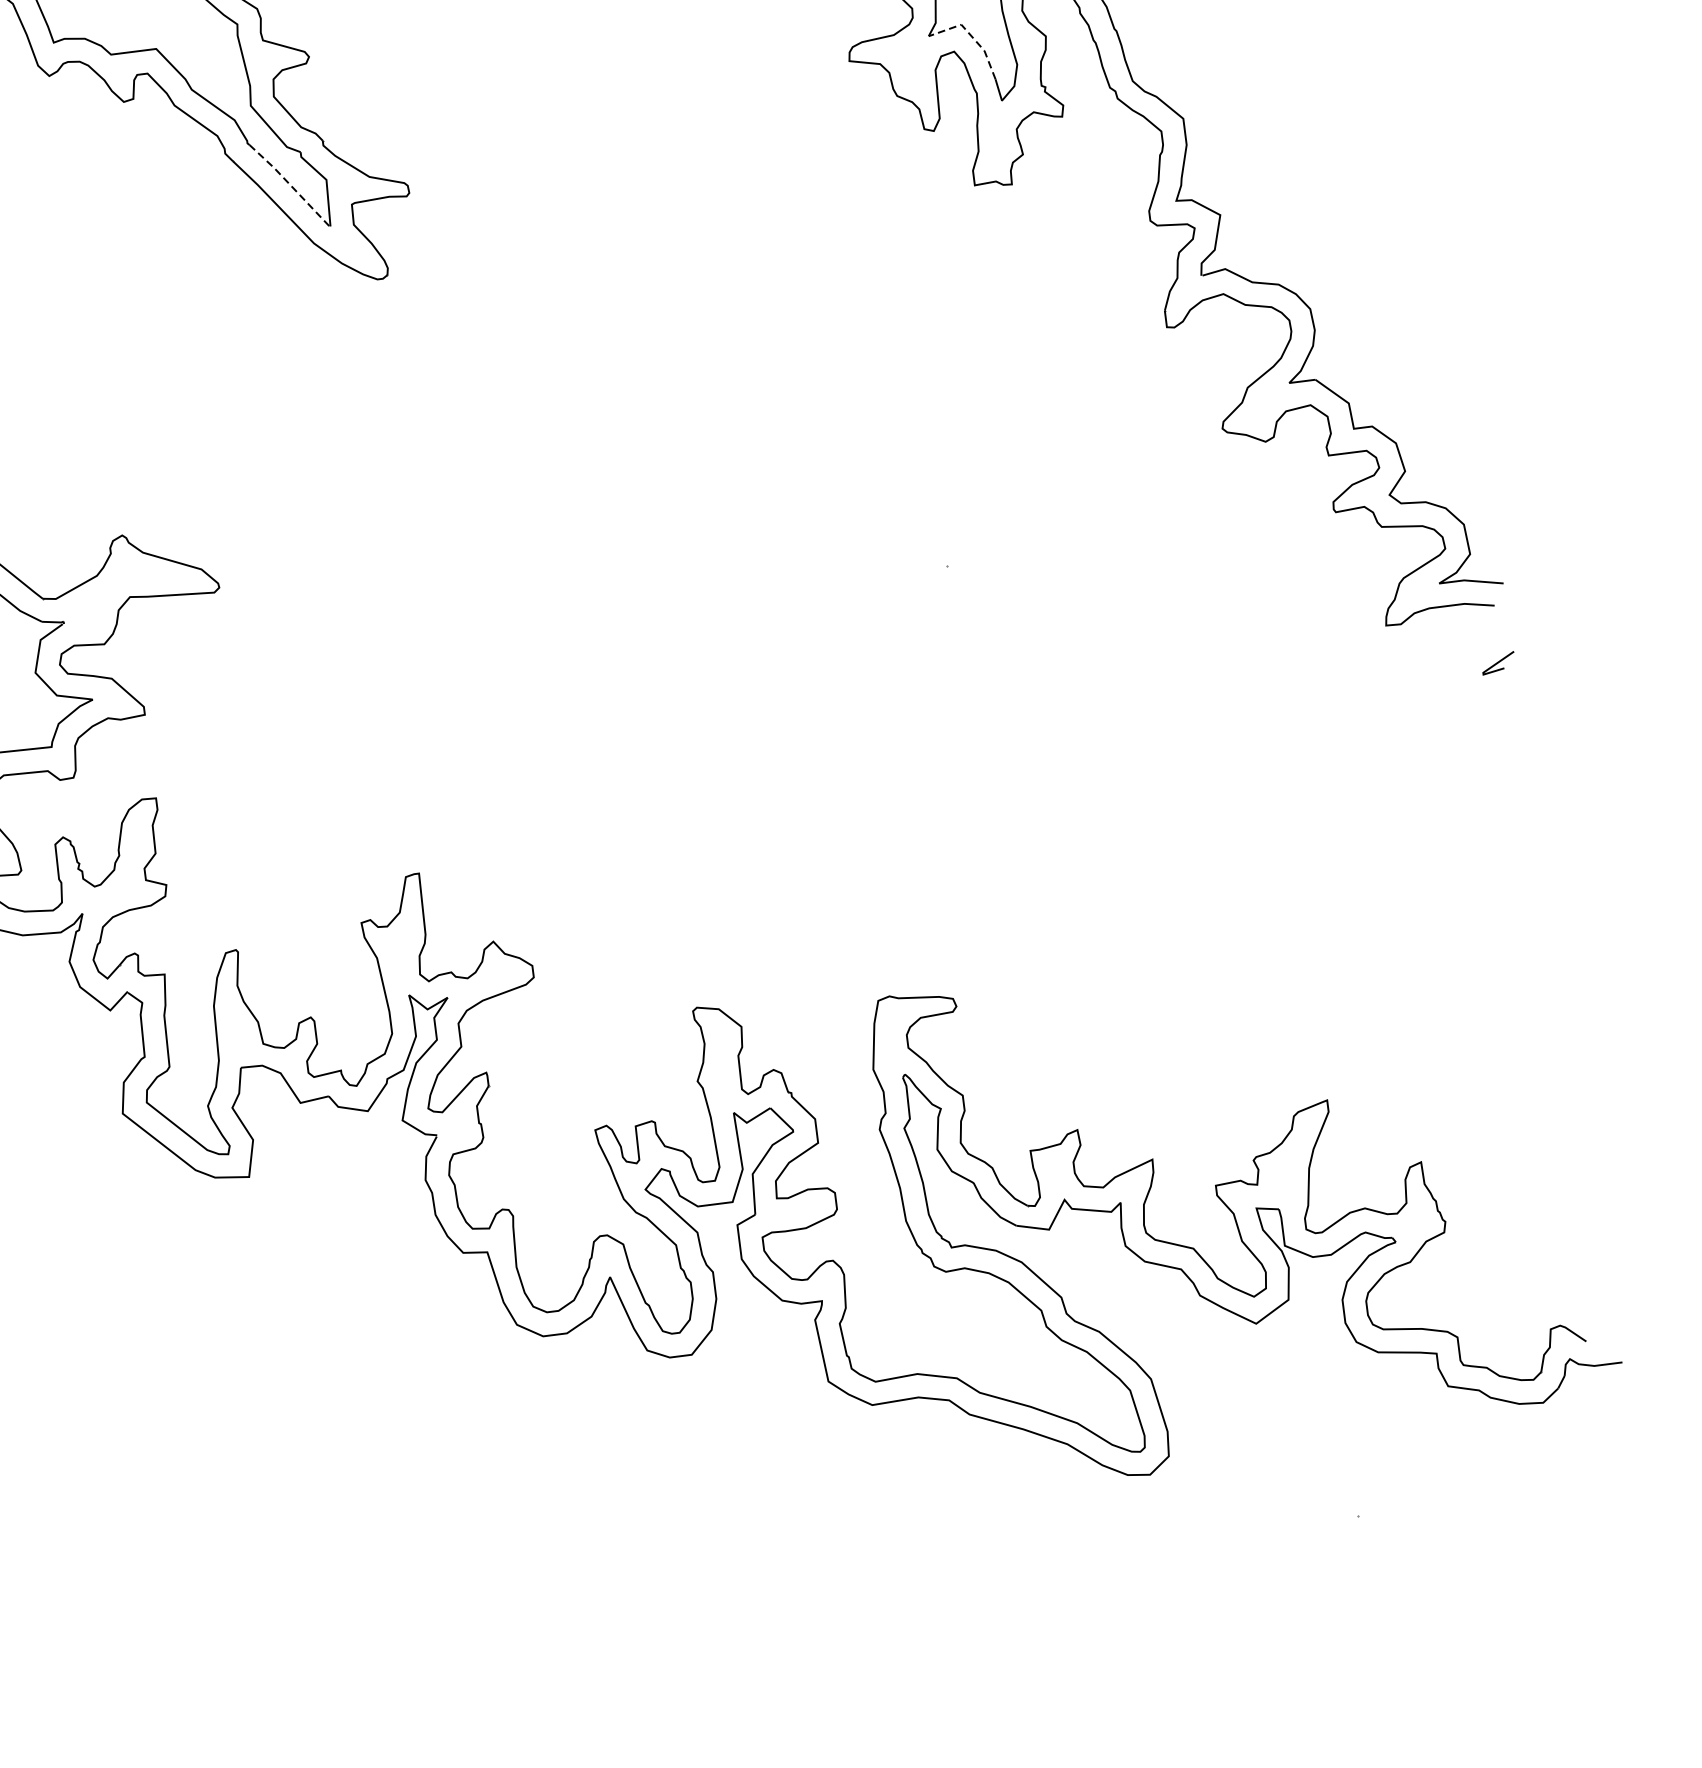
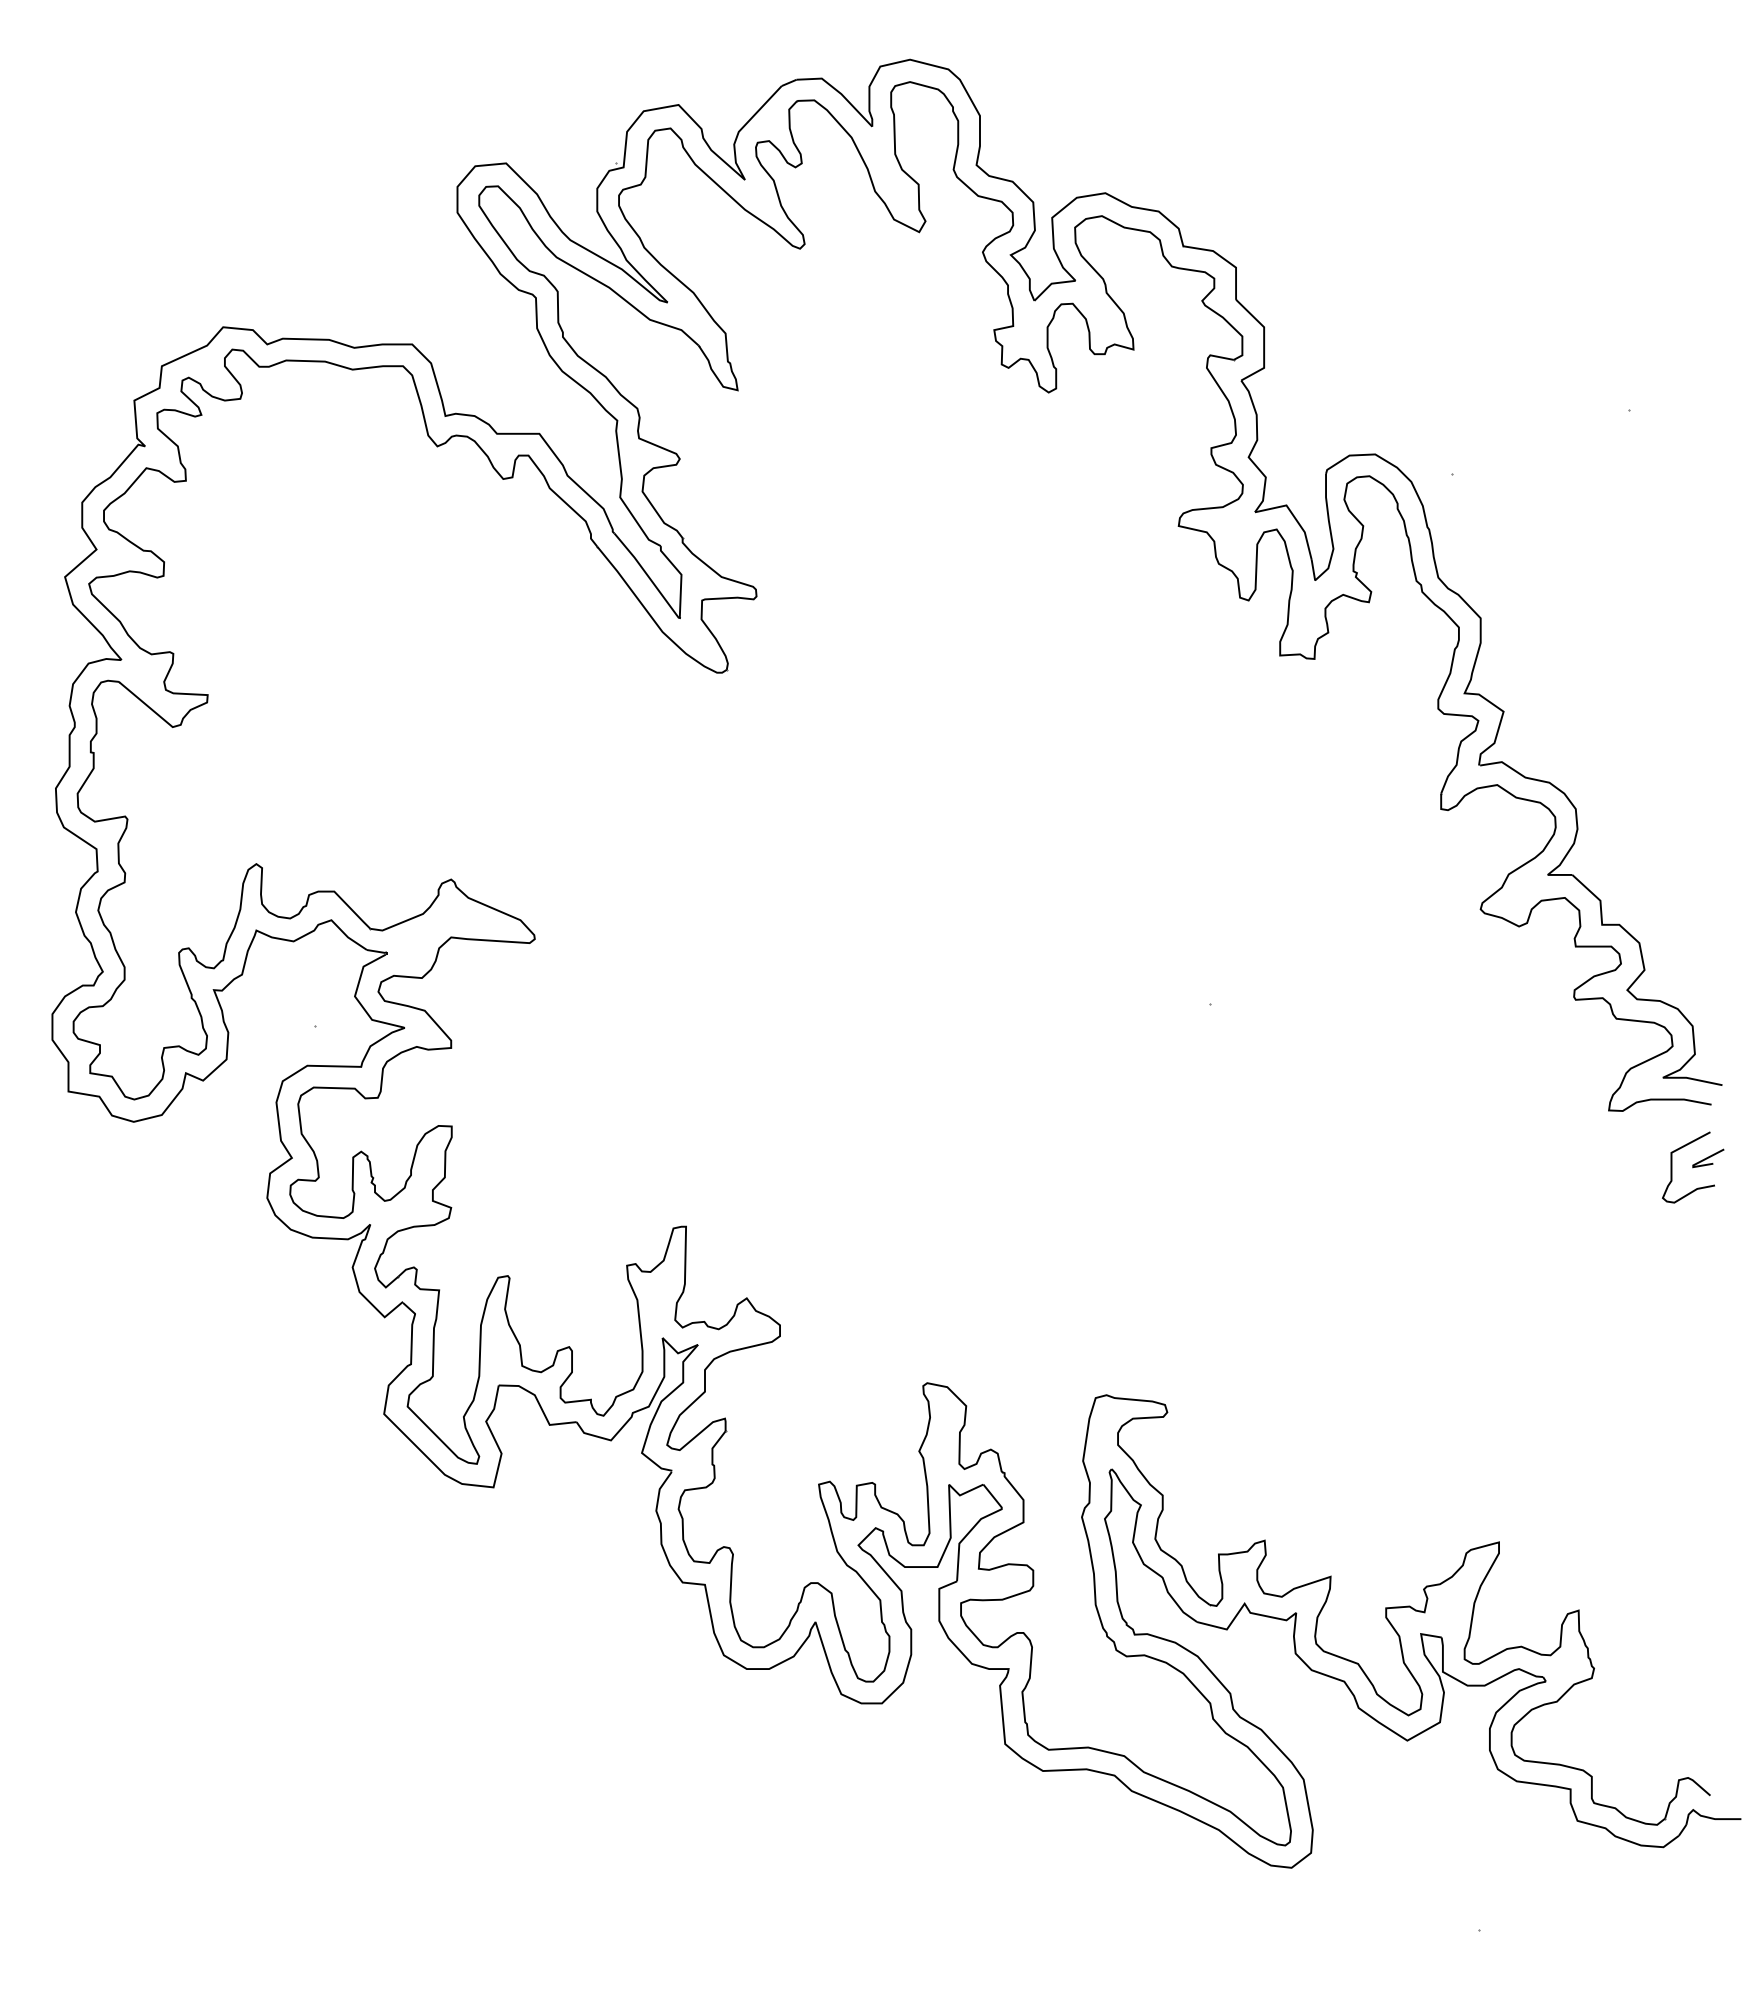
line: (971, 35) -> (1294, 516), dashed -> solid
line: (291, 186) -> (648, 576), dashed -> solid
curve: (1461, 677) -> (1672, 1167), added

